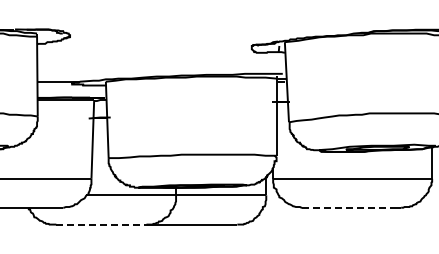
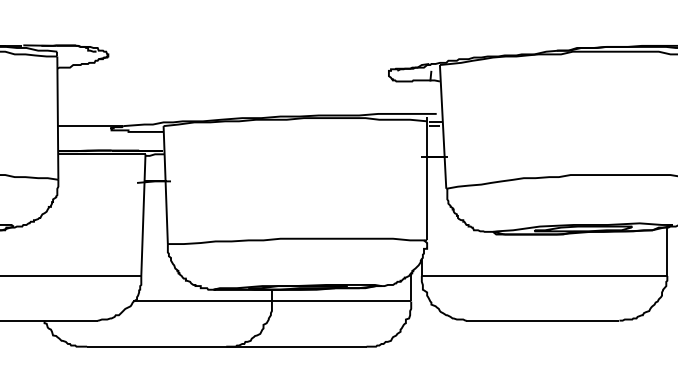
line: (349, 207) -> (539, 320), dashed -> solid
line: (101, 224) -> (156, 346), dashed -> solid

